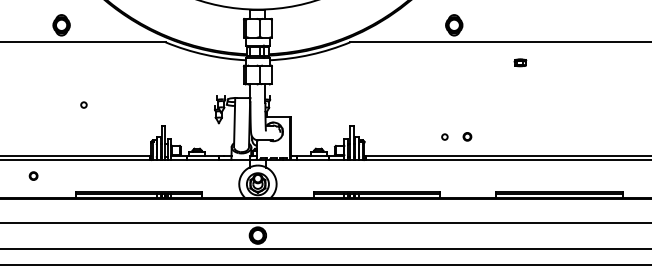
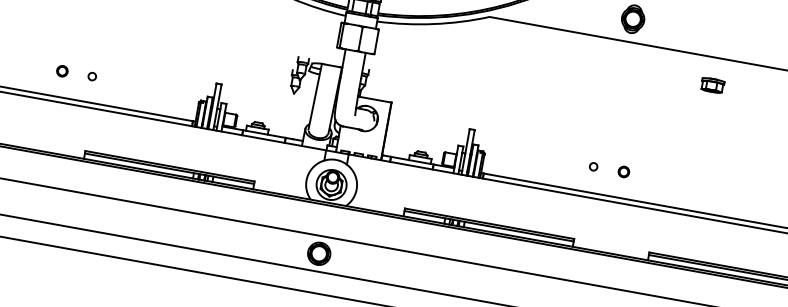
part: (520, 62) -> (712, 85), size x1.43
circle: (83, 104) -> (91, 75), moved
part: (33, 175) -> (62, 70), moved

